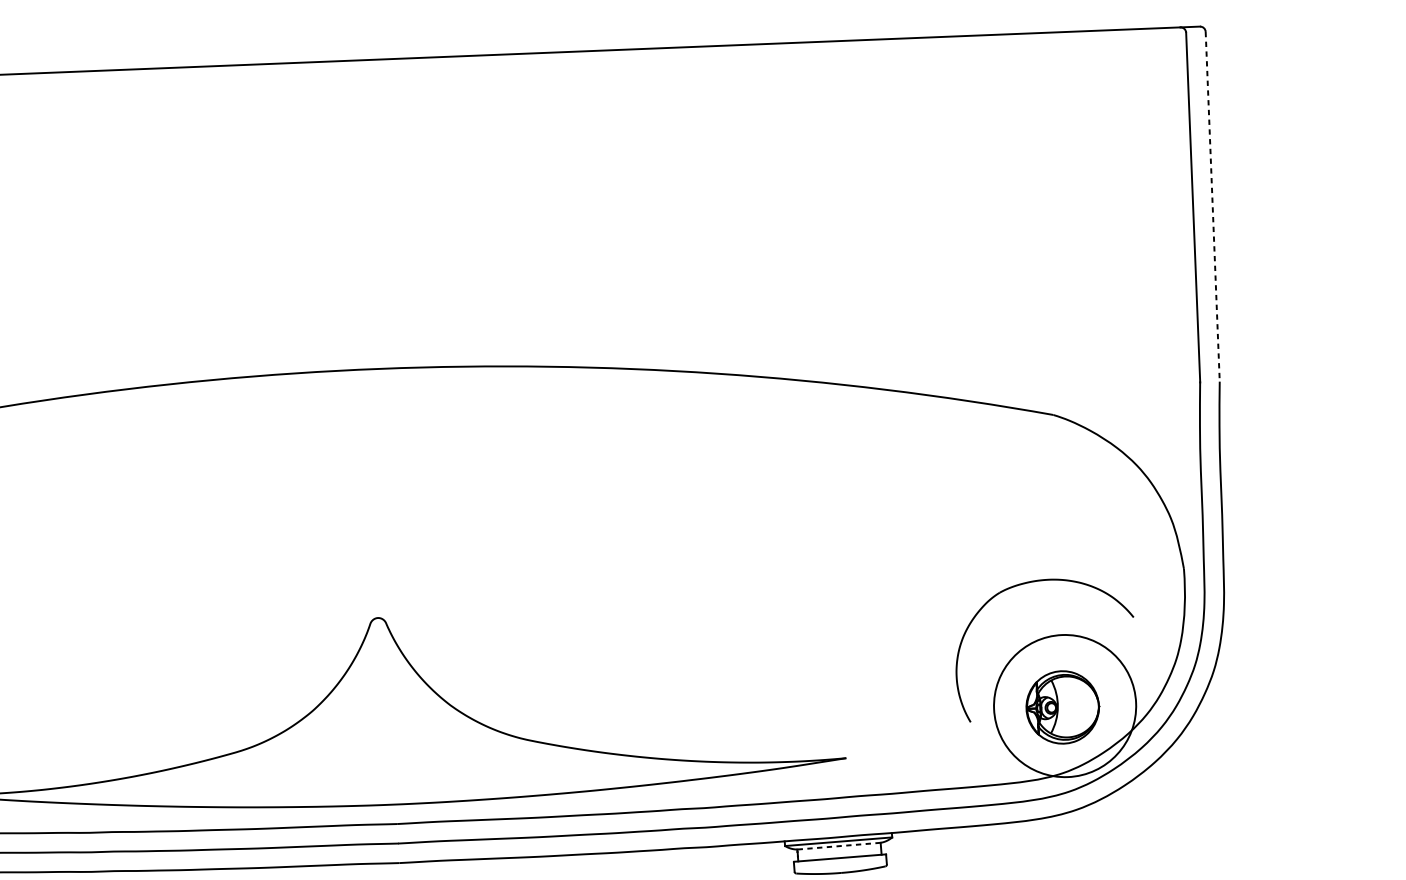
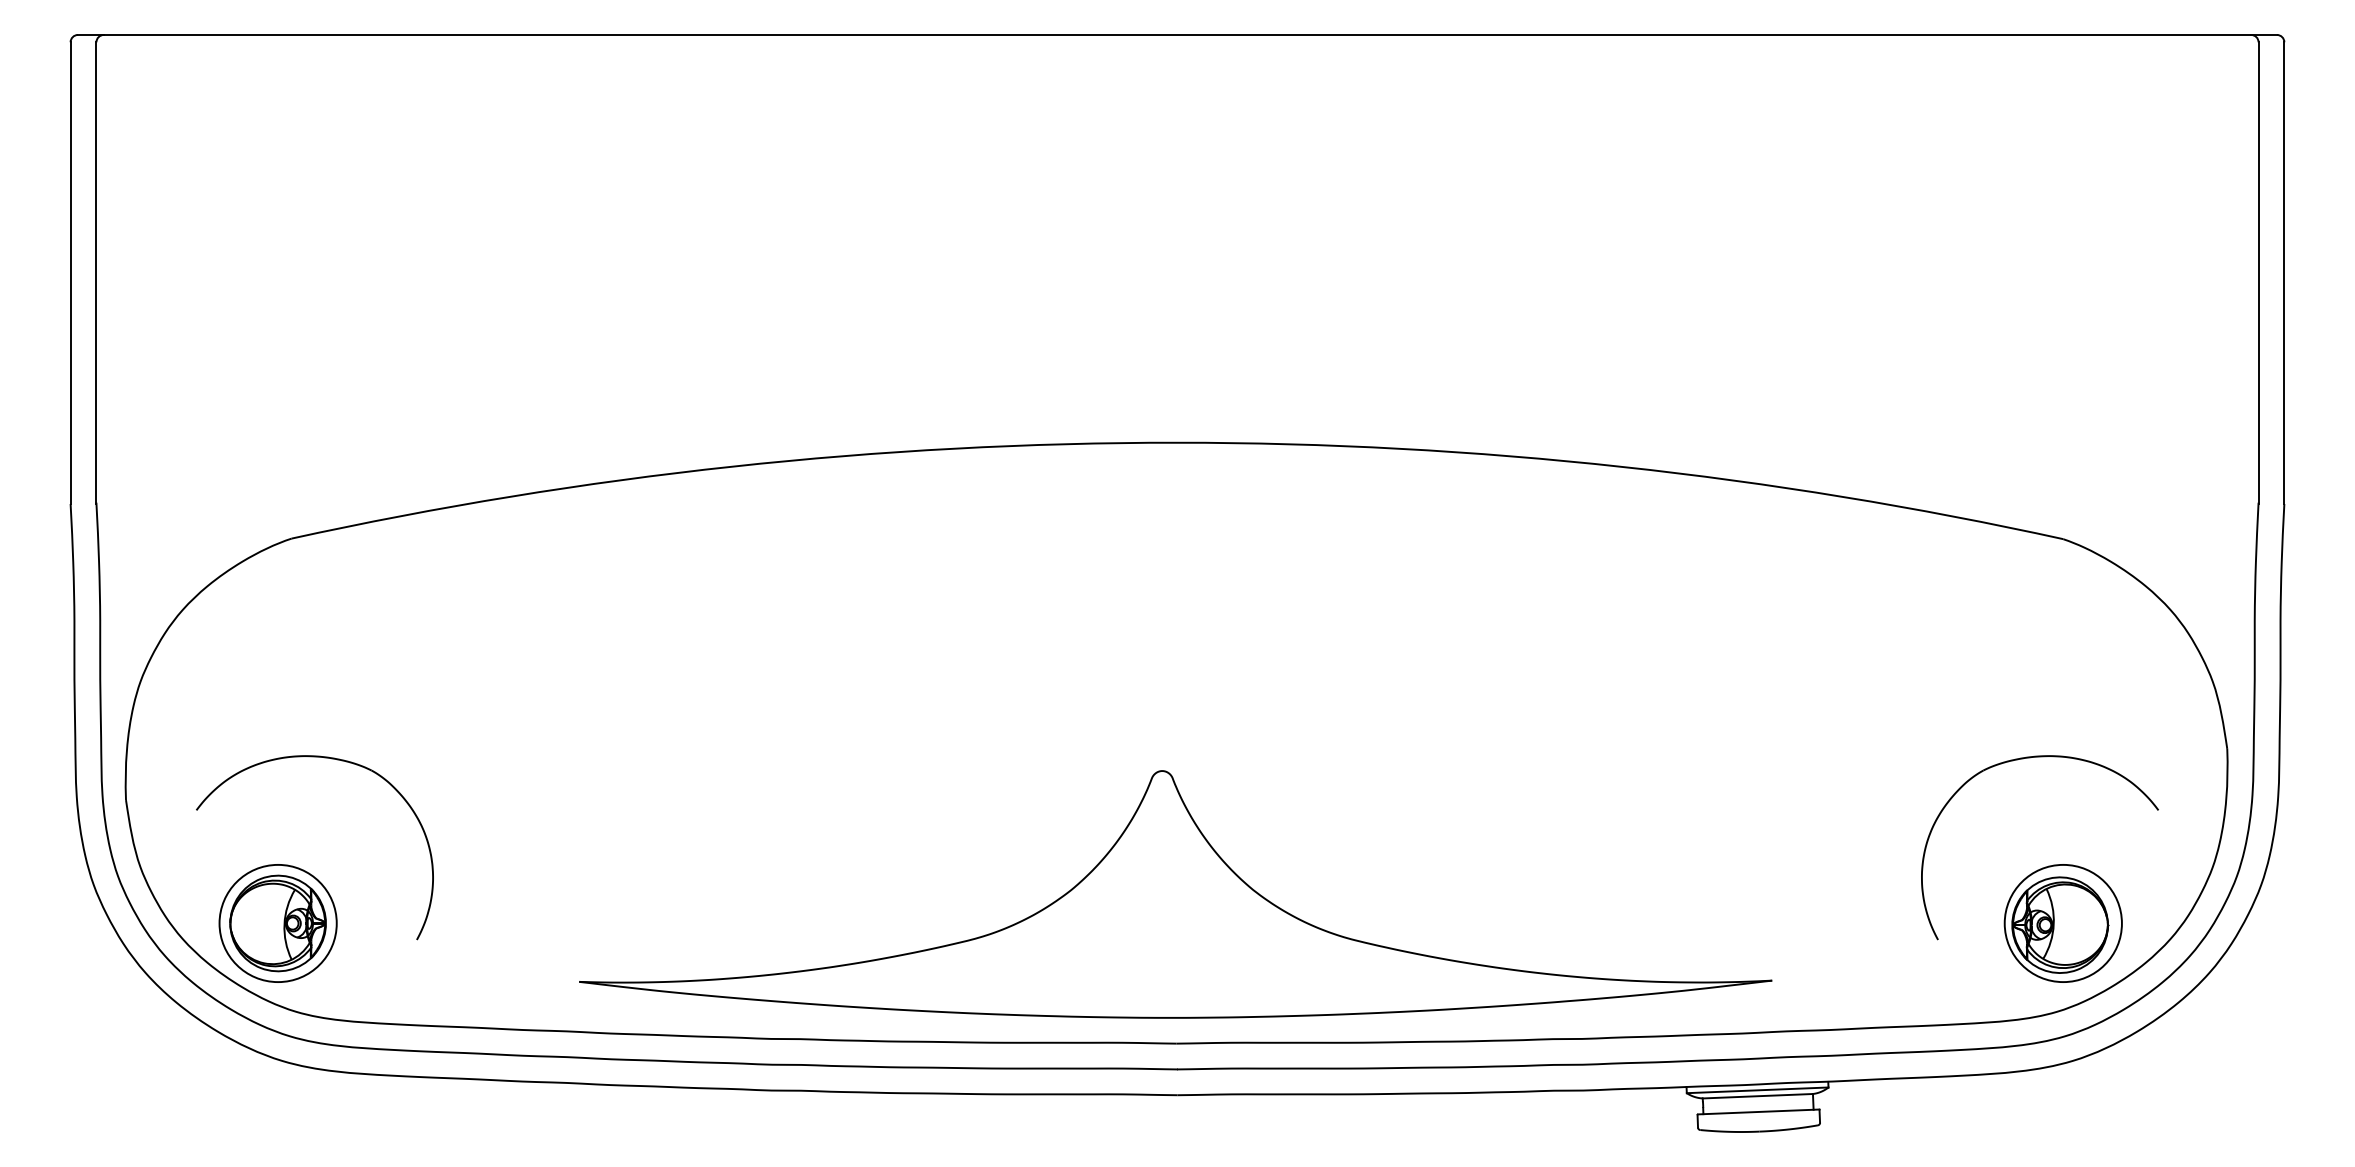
line: (1212, 207) -> (2284, 273), dashed -> solid
circle: (1064, 706) -> (2062, 923), size x0.62
line: (838, 846) -> (1757, 1096), dashed -> solid

